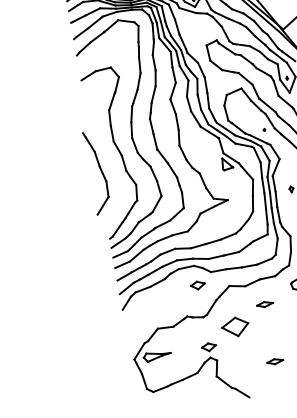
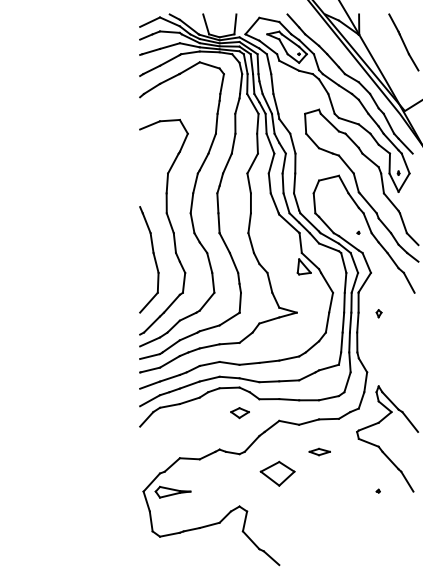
part: (97, 172) -> (149, 259), moved
part: (208, 347) -> (239, 493), removed
part: (274, 361) -> (319, 525), removed

